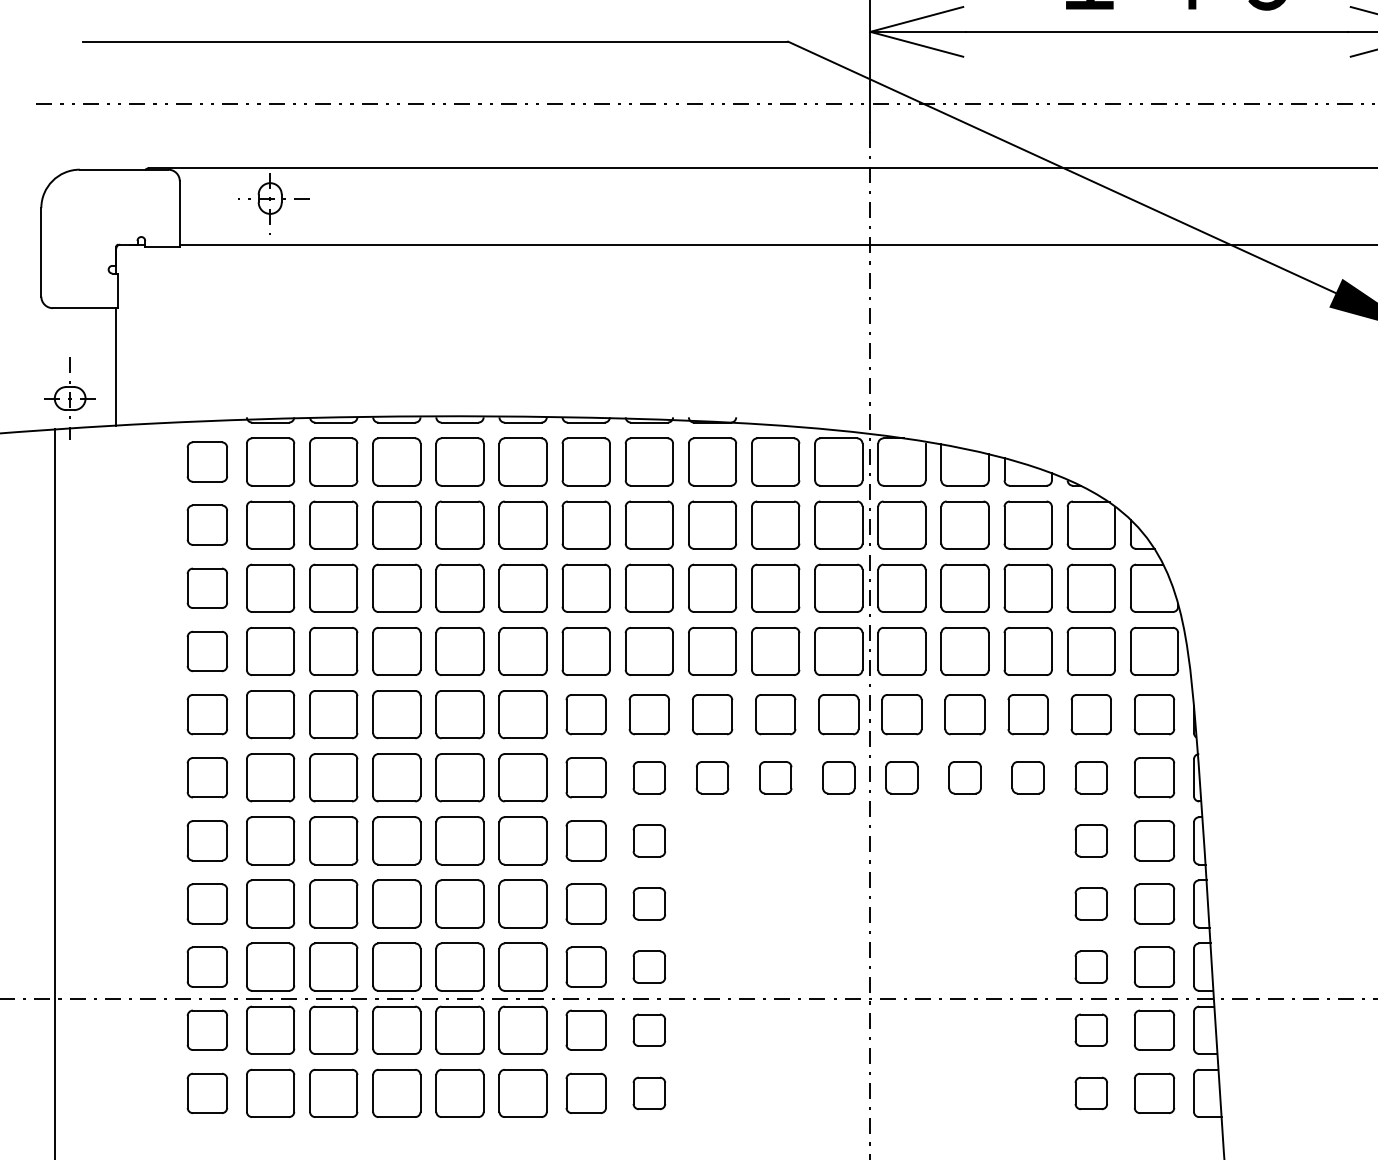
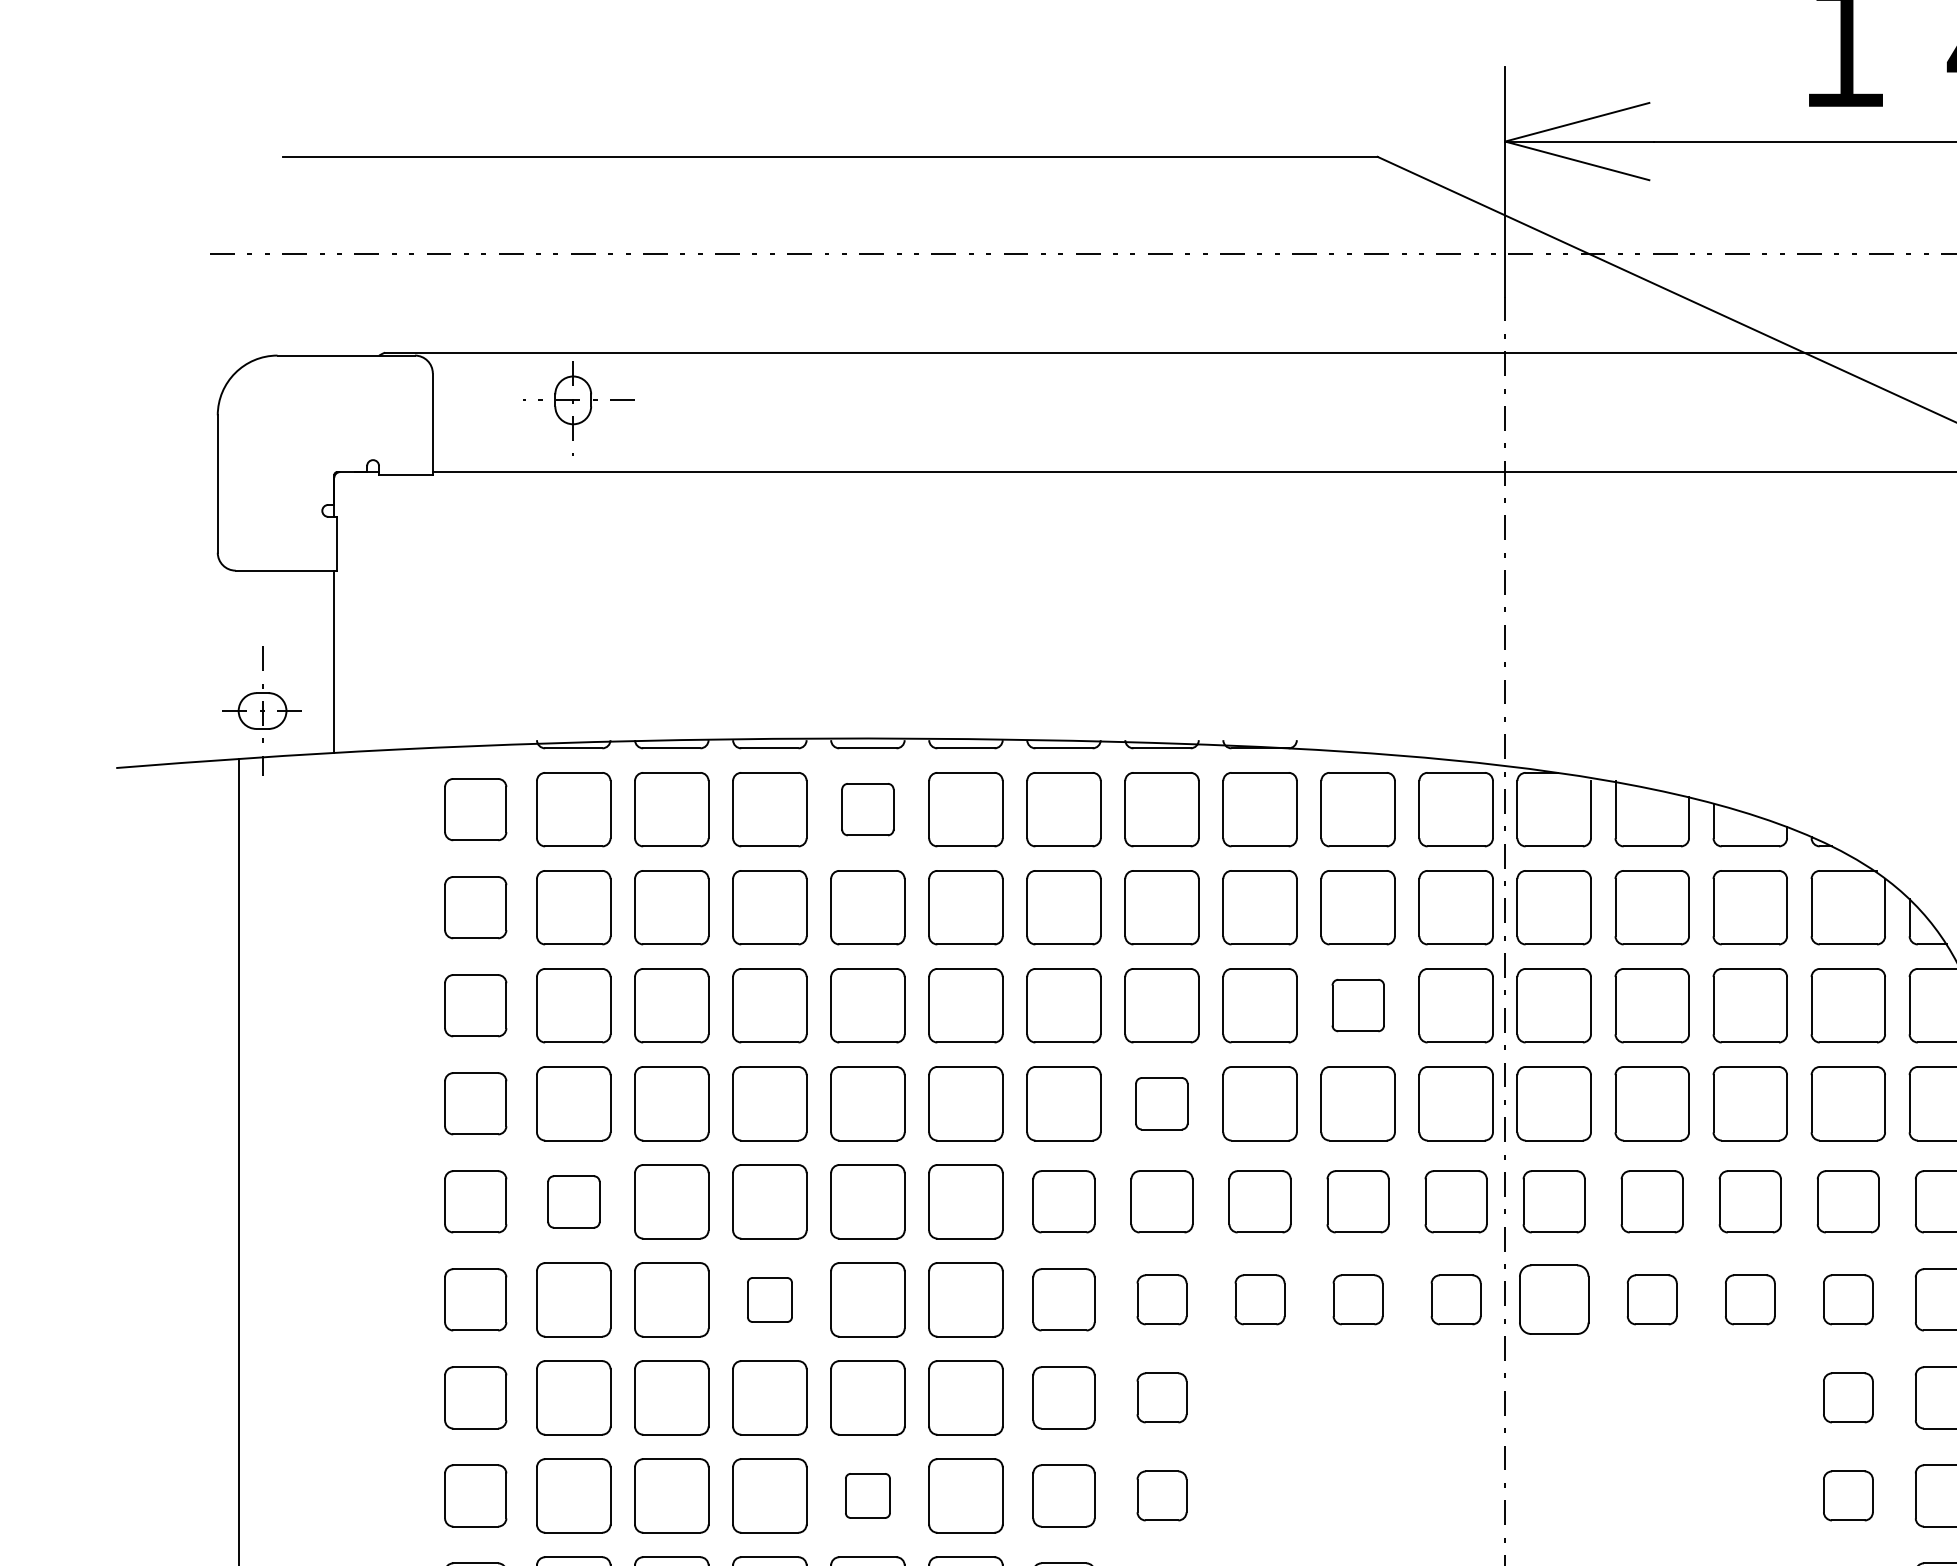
part: (459, 461) -> (867, 808), size x0.7
part: (775, 587) -> (1357, 1004), size x0.7
part: (648, 651) -> (1160, 1103), size x0.7
part: (270, 714) -> (573, 1201), size x0.7
part: (396, 777) -> (769, 1299), size x0.6
part: (901, 777) -> (1553, 1299), size x1.4
part: (459, 903) -> (867, 1495), size x0.6

